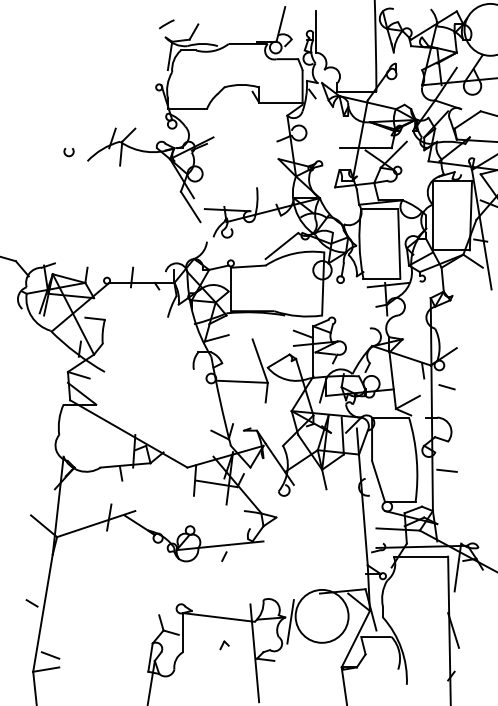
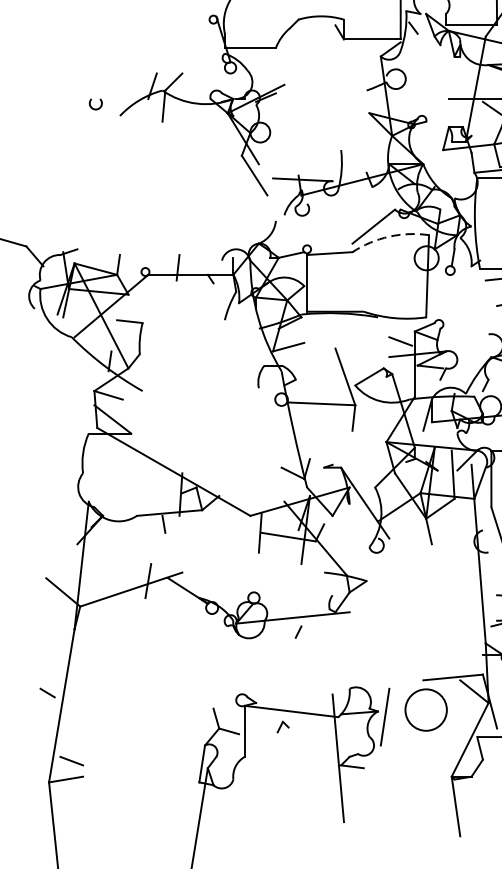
arc: (293, 253) -> (388, 236), solid -> dashed
circle: (321, 615) -> (425, 708), size x0.6
part: (224, 645) -> (283, 727), moved

